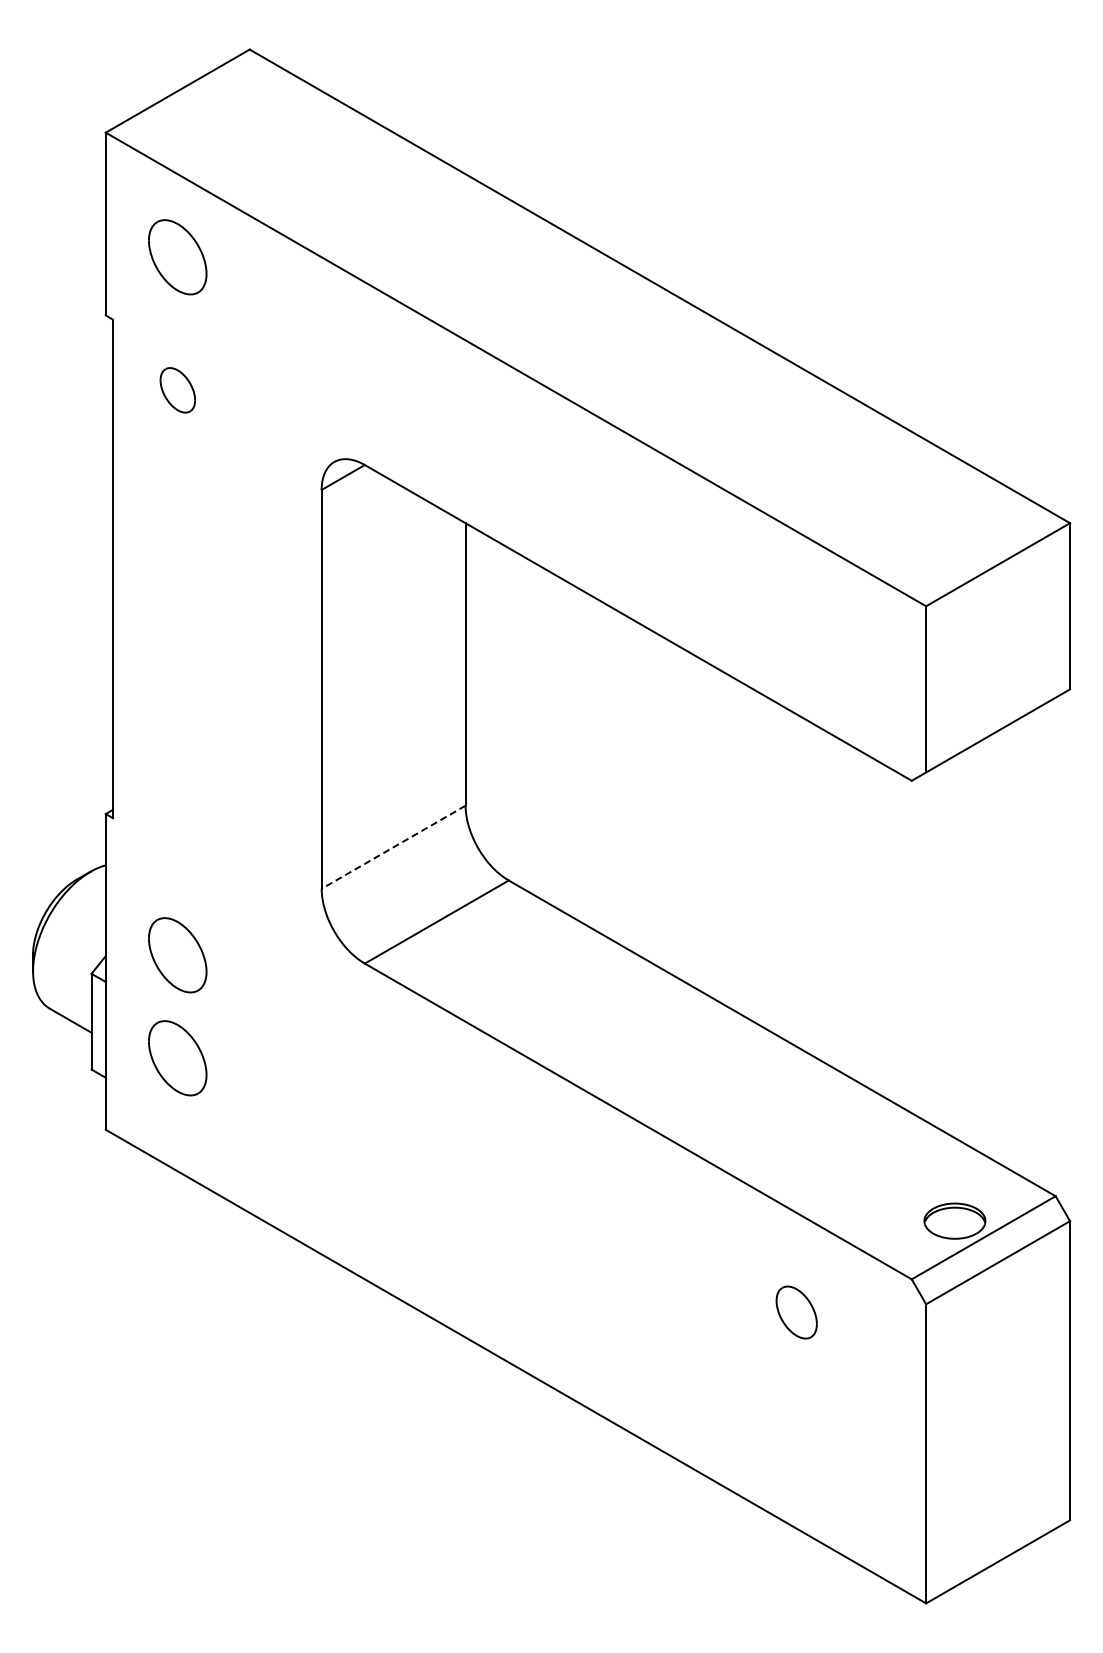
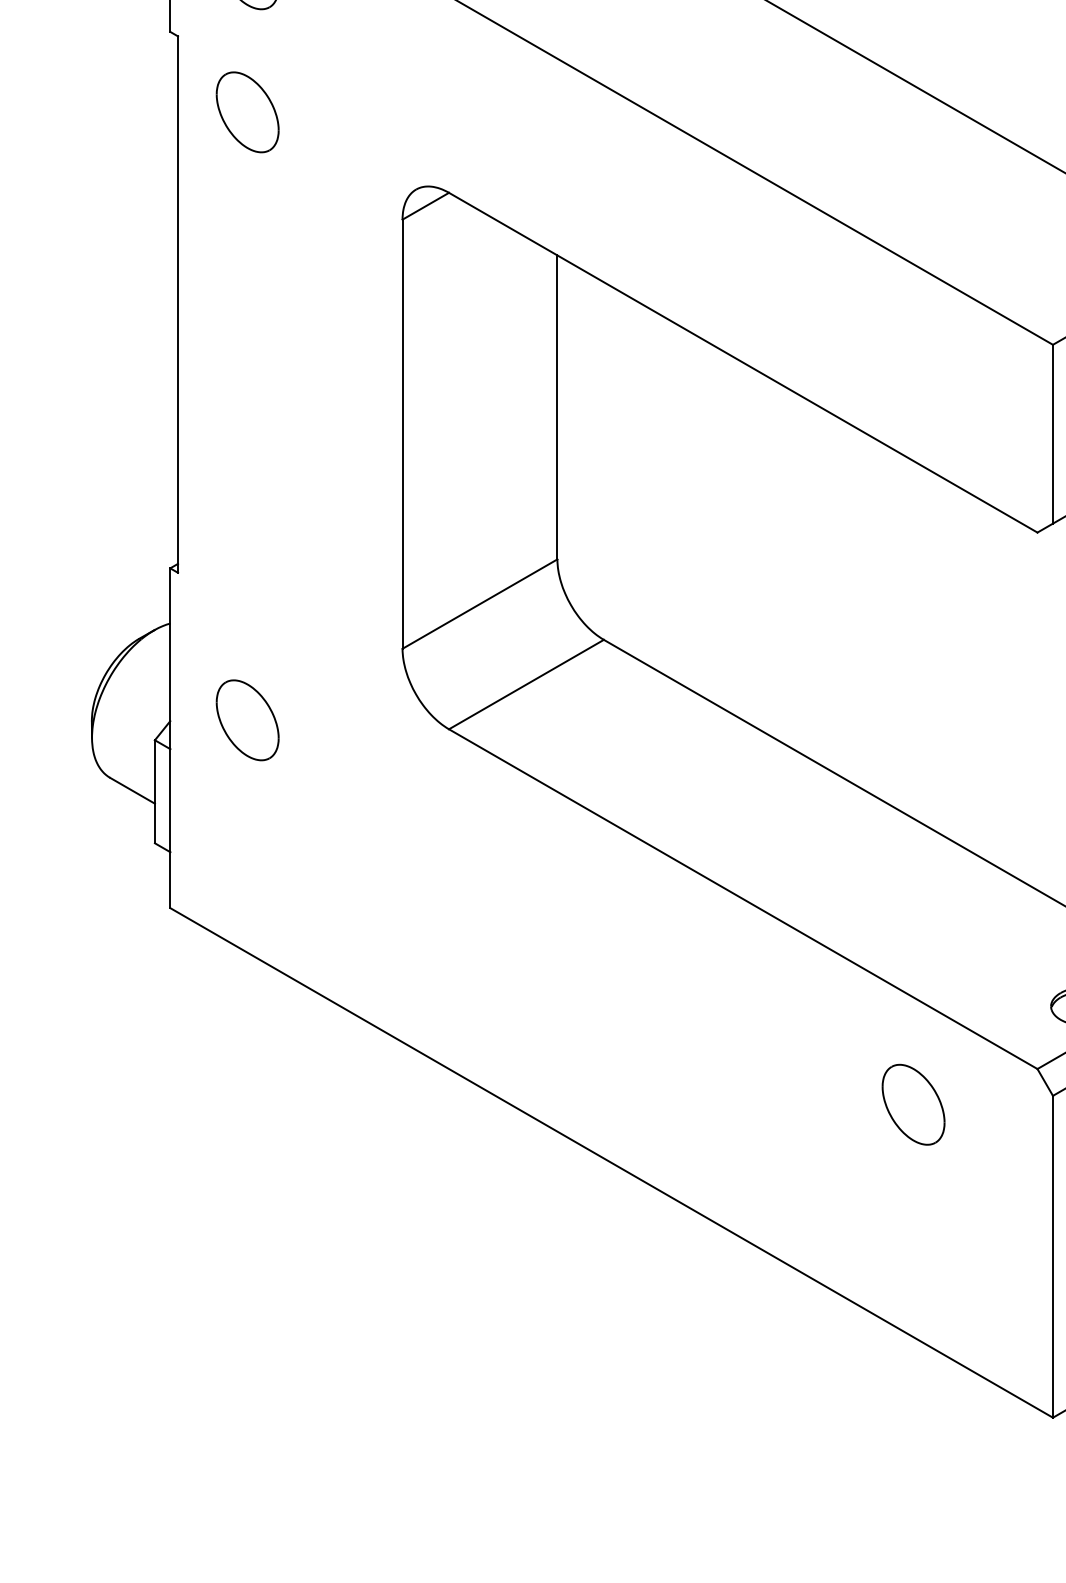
part: (177, 390) -> (247, 112), size x1.67
line: (393, 847) -> (479, 604), dashed -> solid
part: (177, 1058) -> (247, 831), removed
part: (796, 1312) -> (913, 1104), size x1.43

